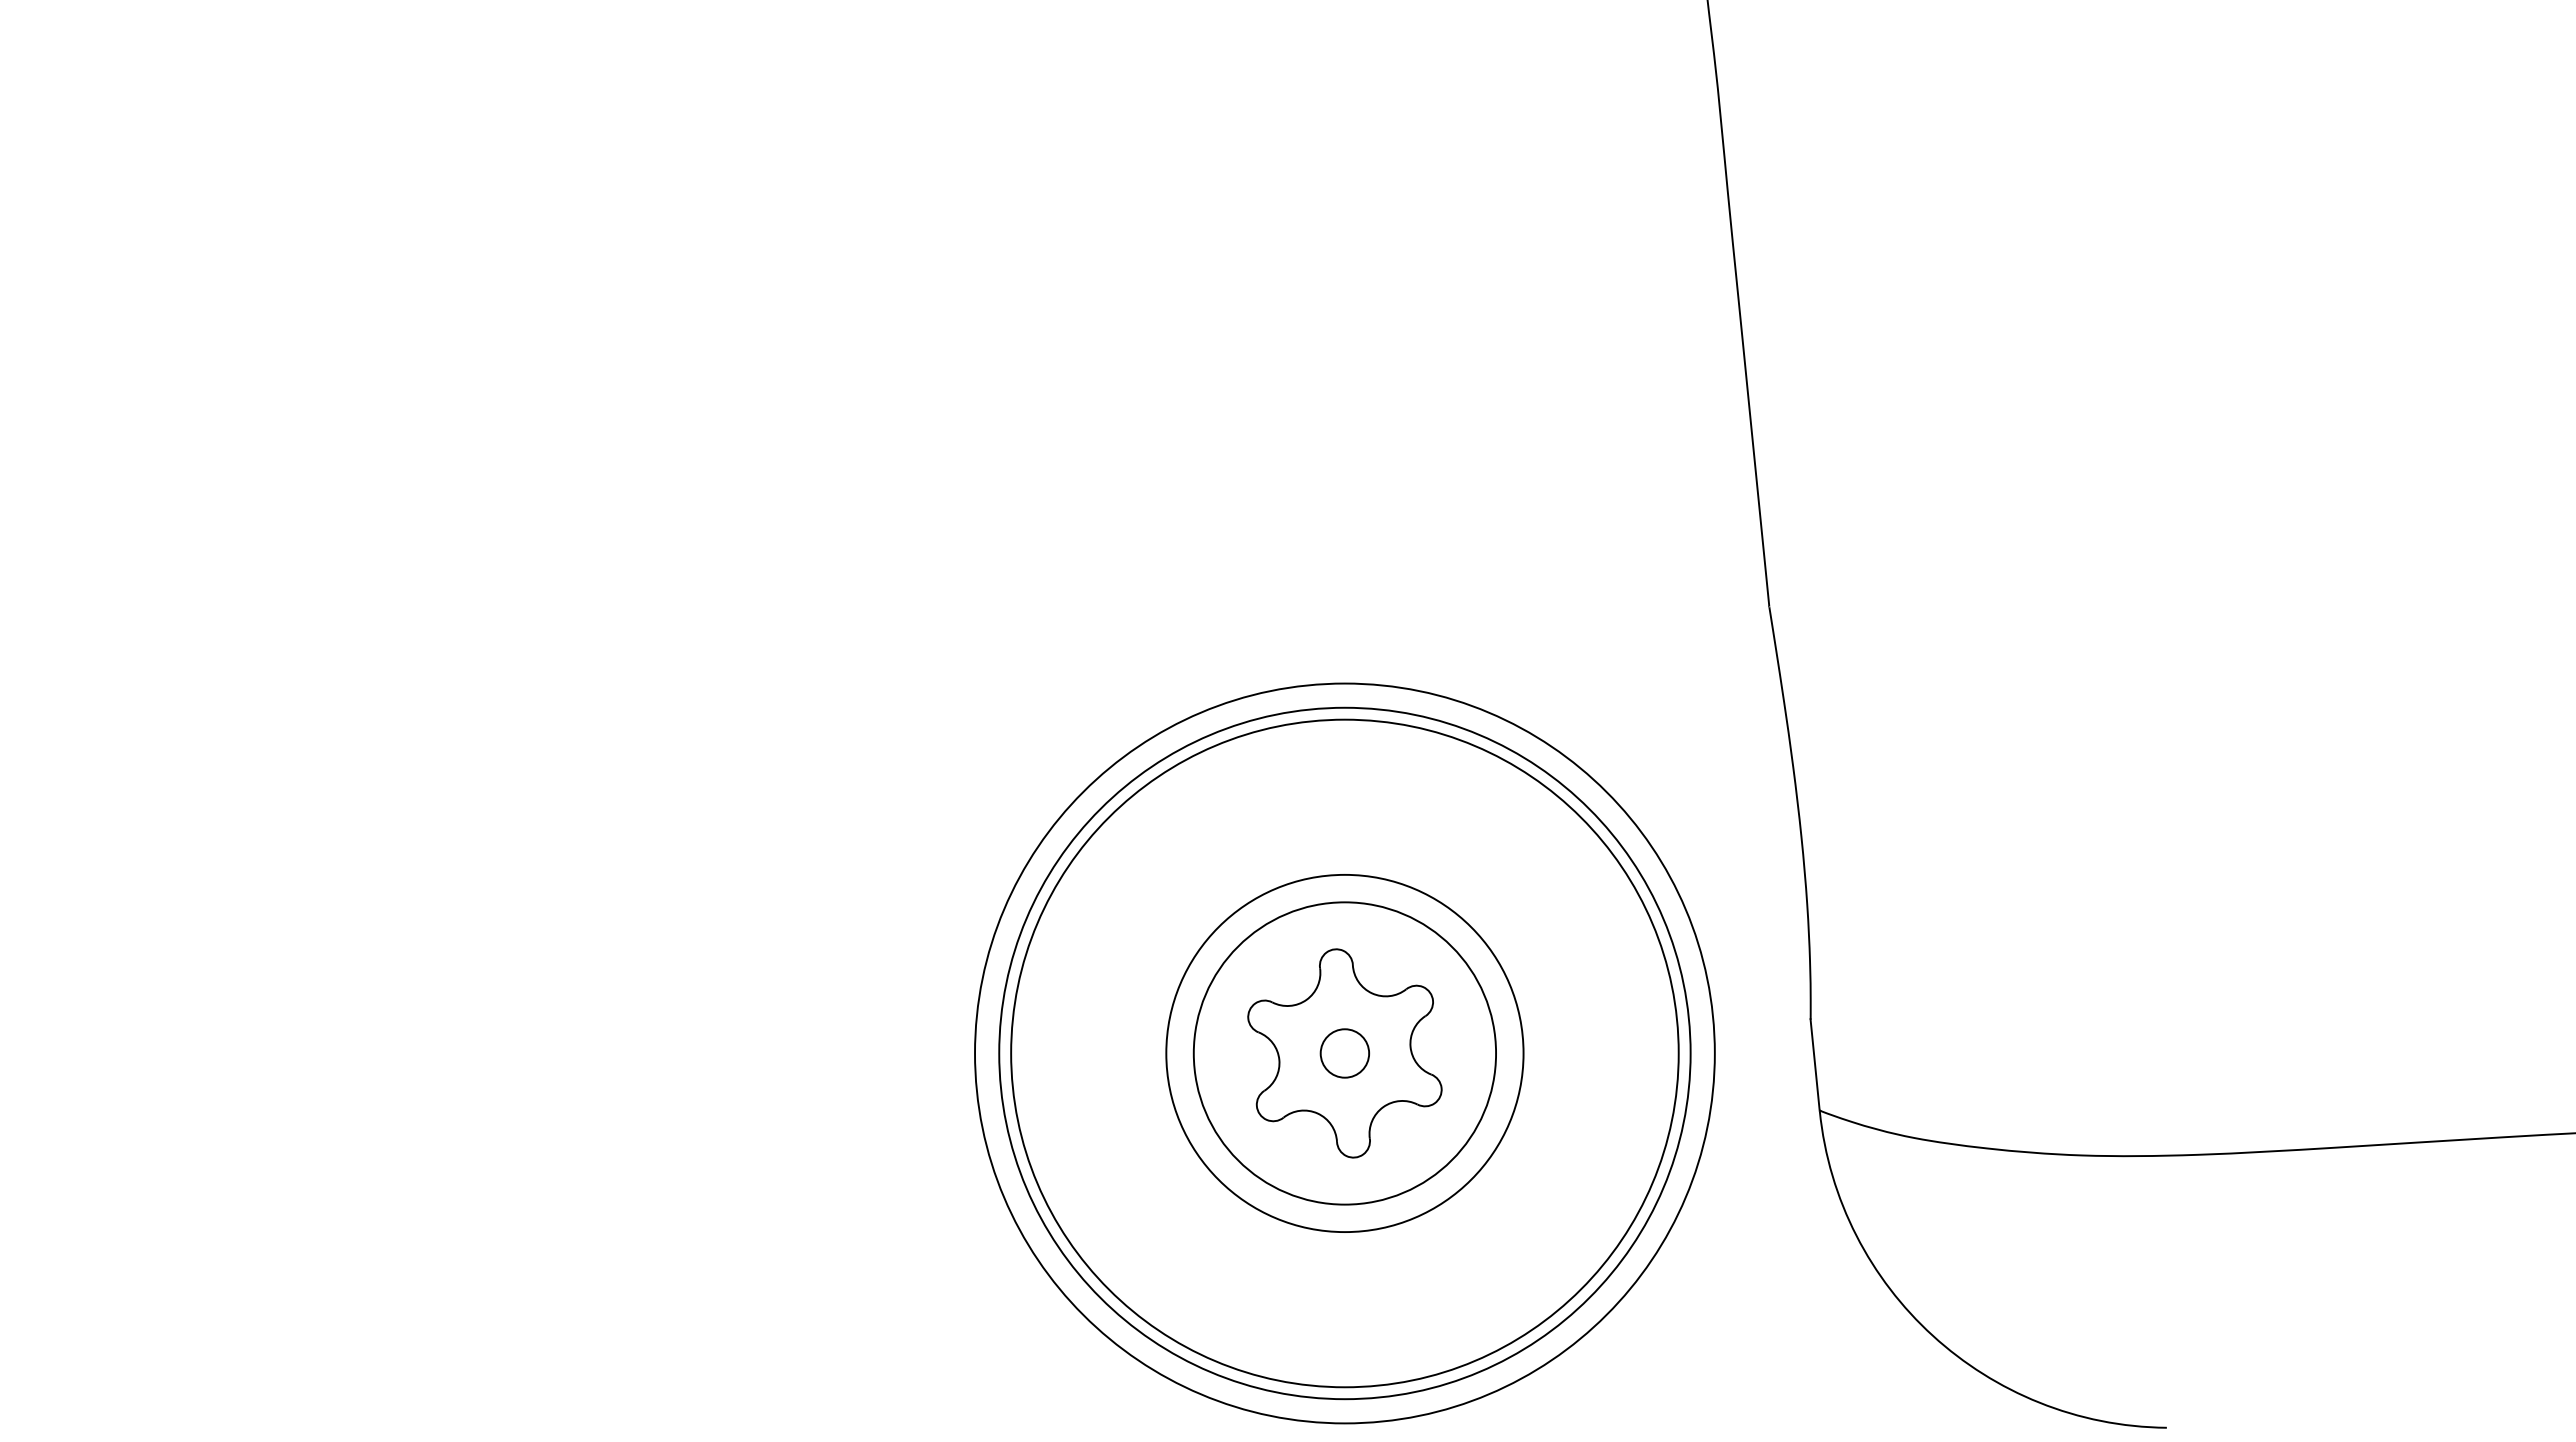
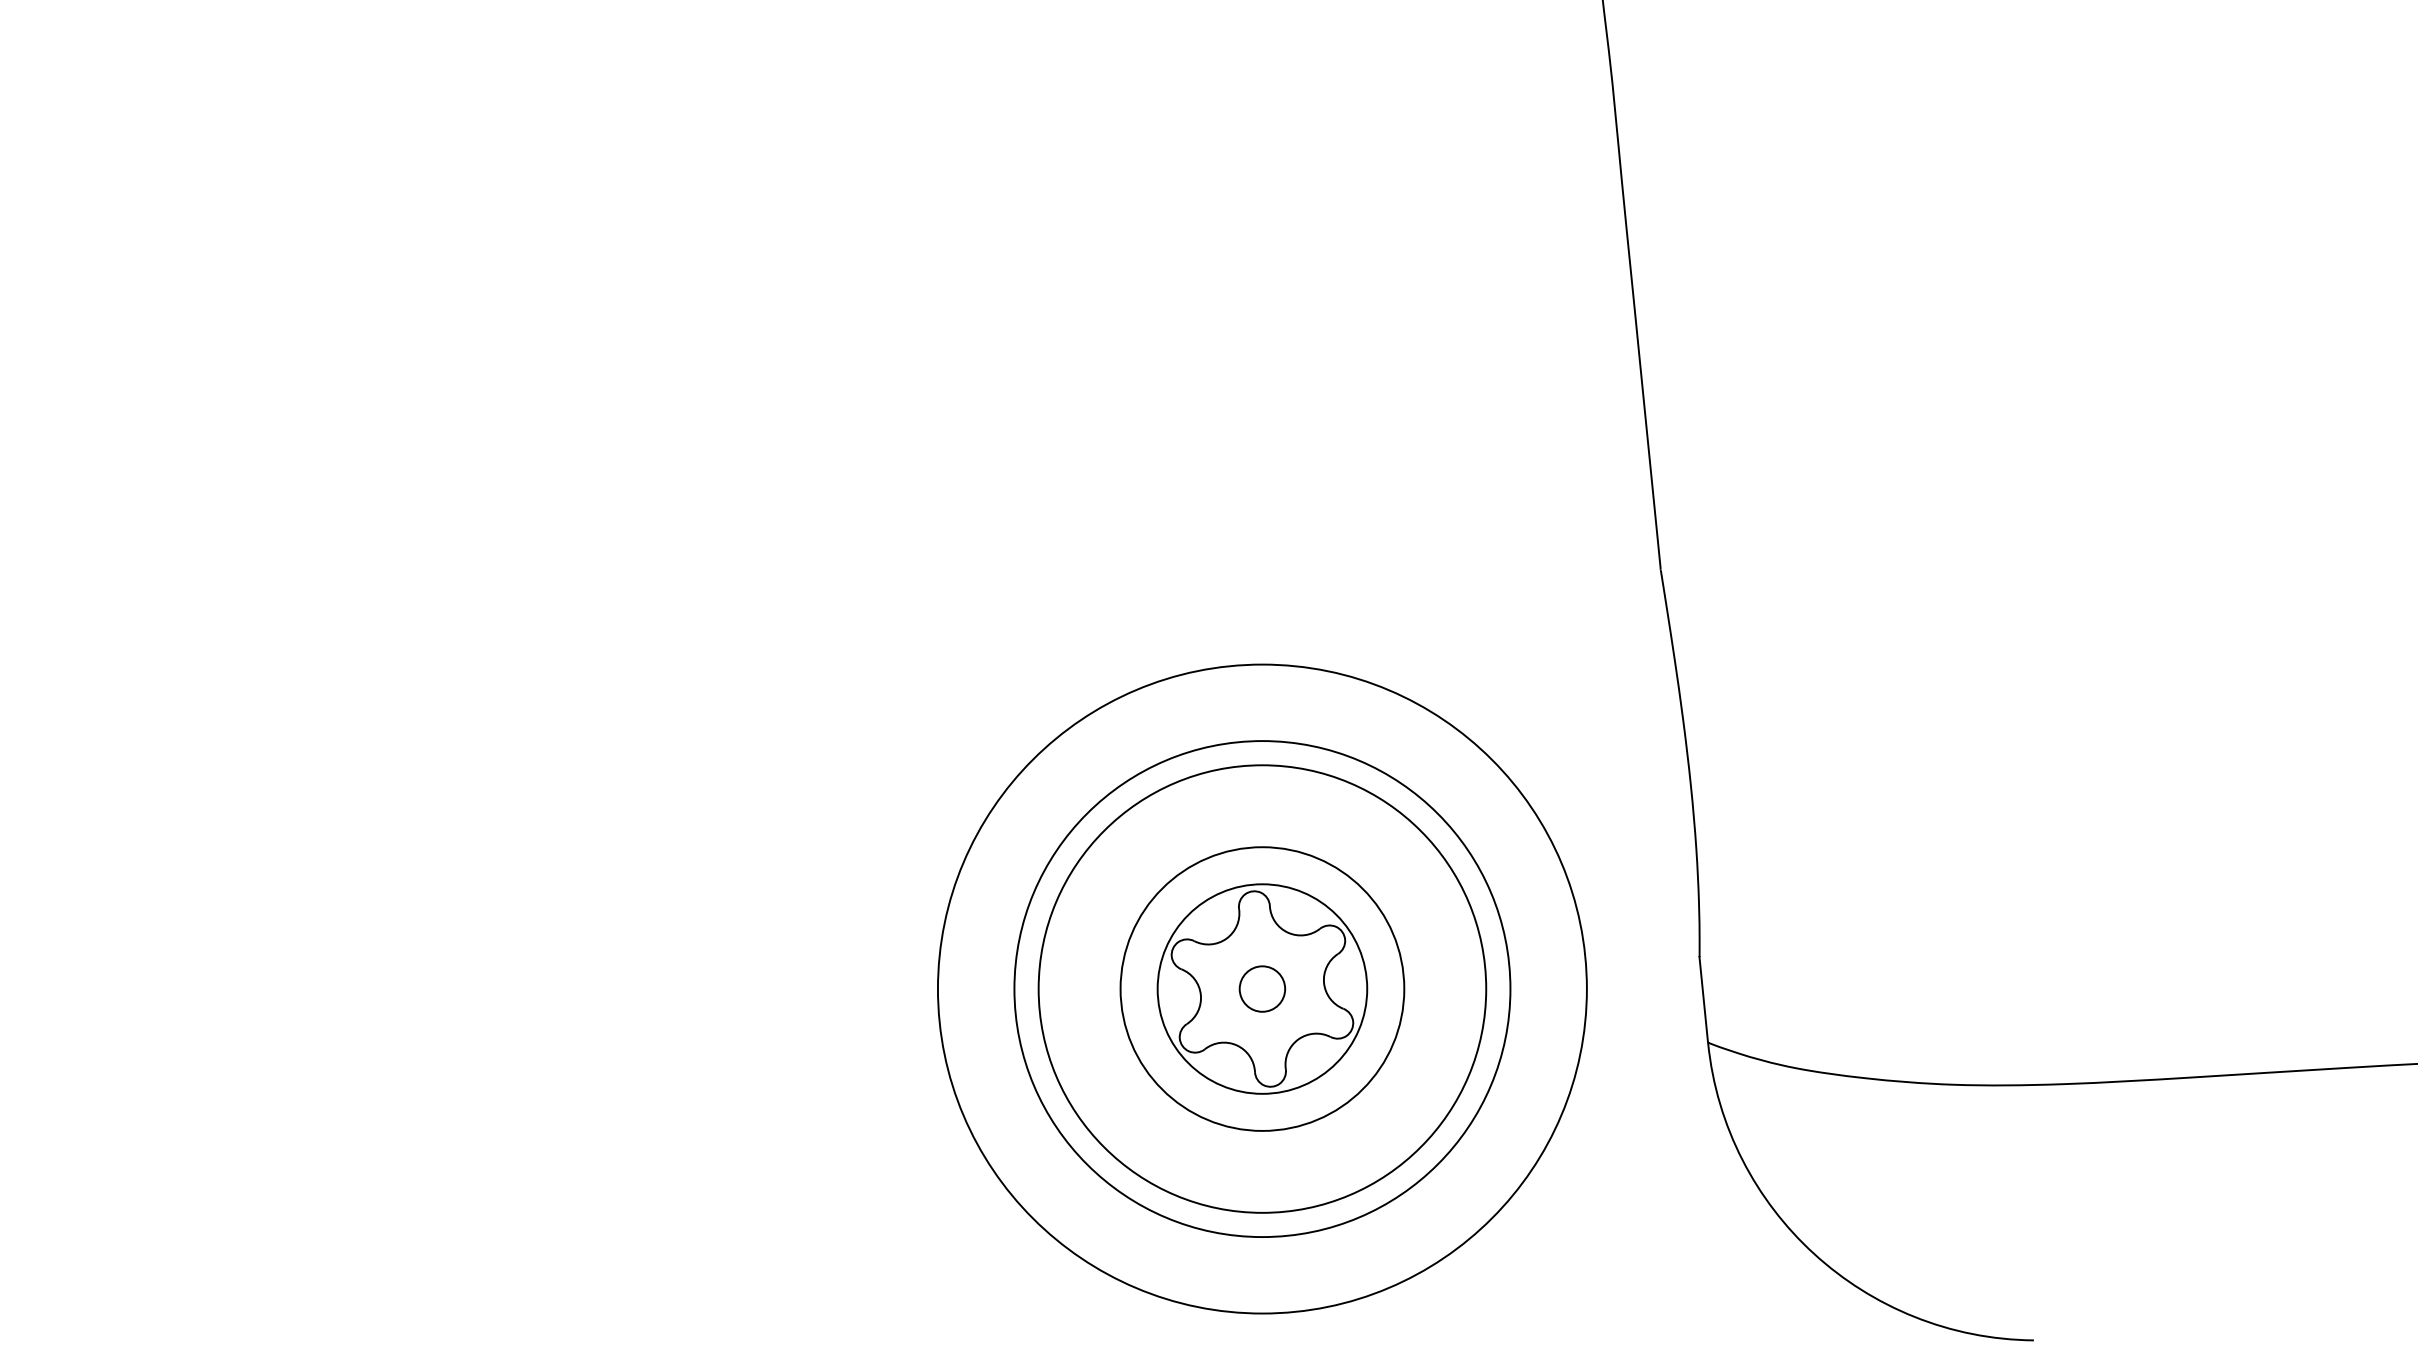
circle: (1344, 1053) -> (1262, 989), size x0.62
circle: (1344, 1053) -> (1262, 989), size x0.71
circle: (1344, 1053) -> (1262, 989), size x0.71

